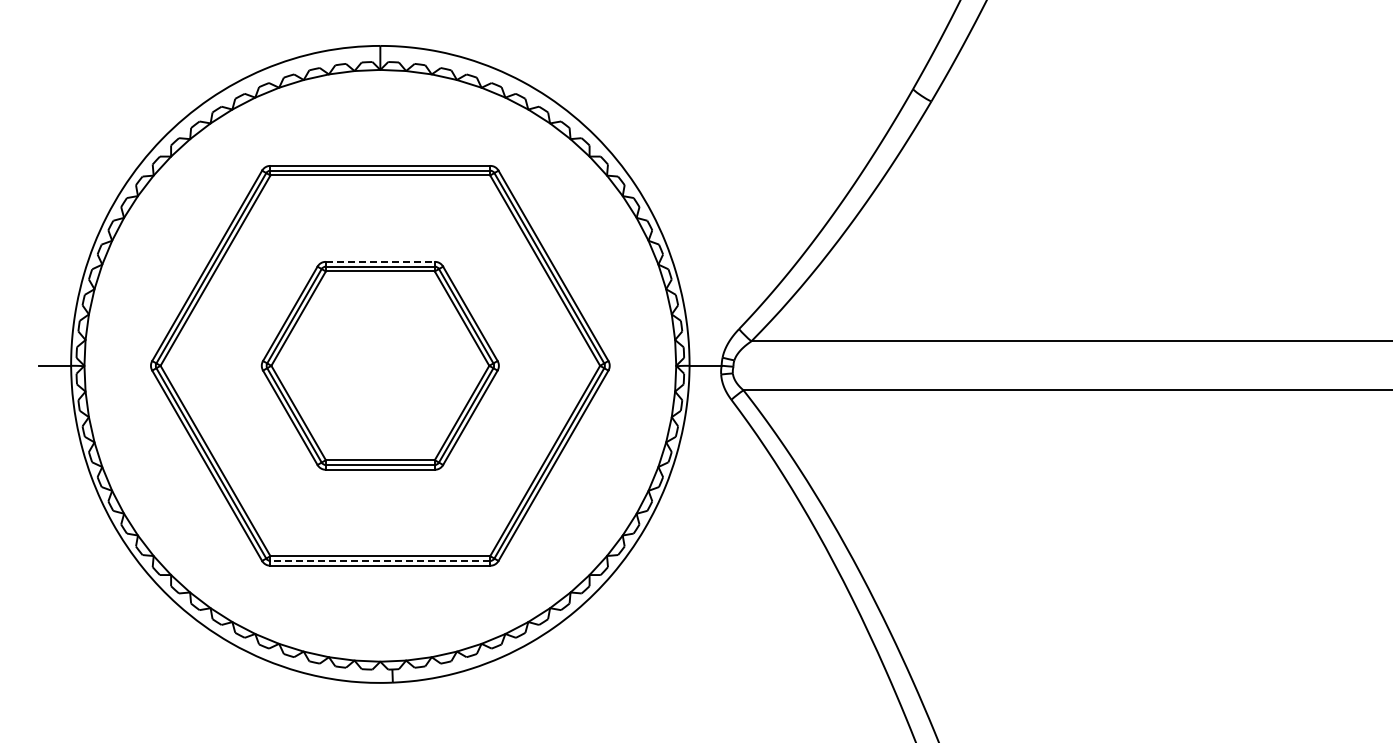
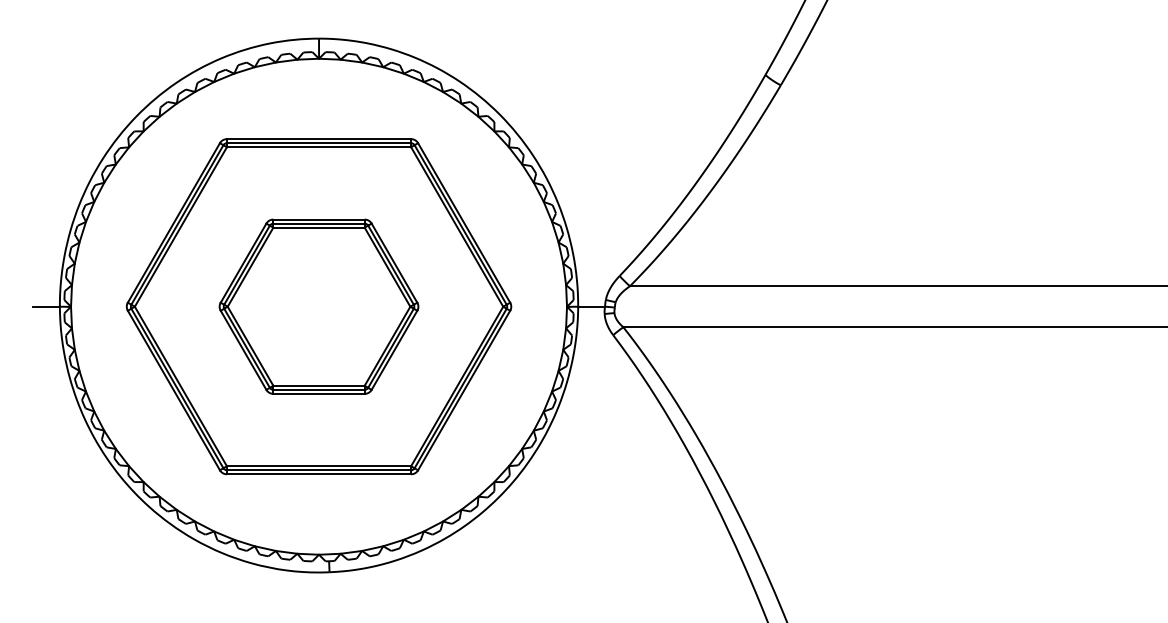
line: (380, 261) -> (319, 219), dashed -> solid
line: (380, 560) -> (319, 469), dashed -> solid

